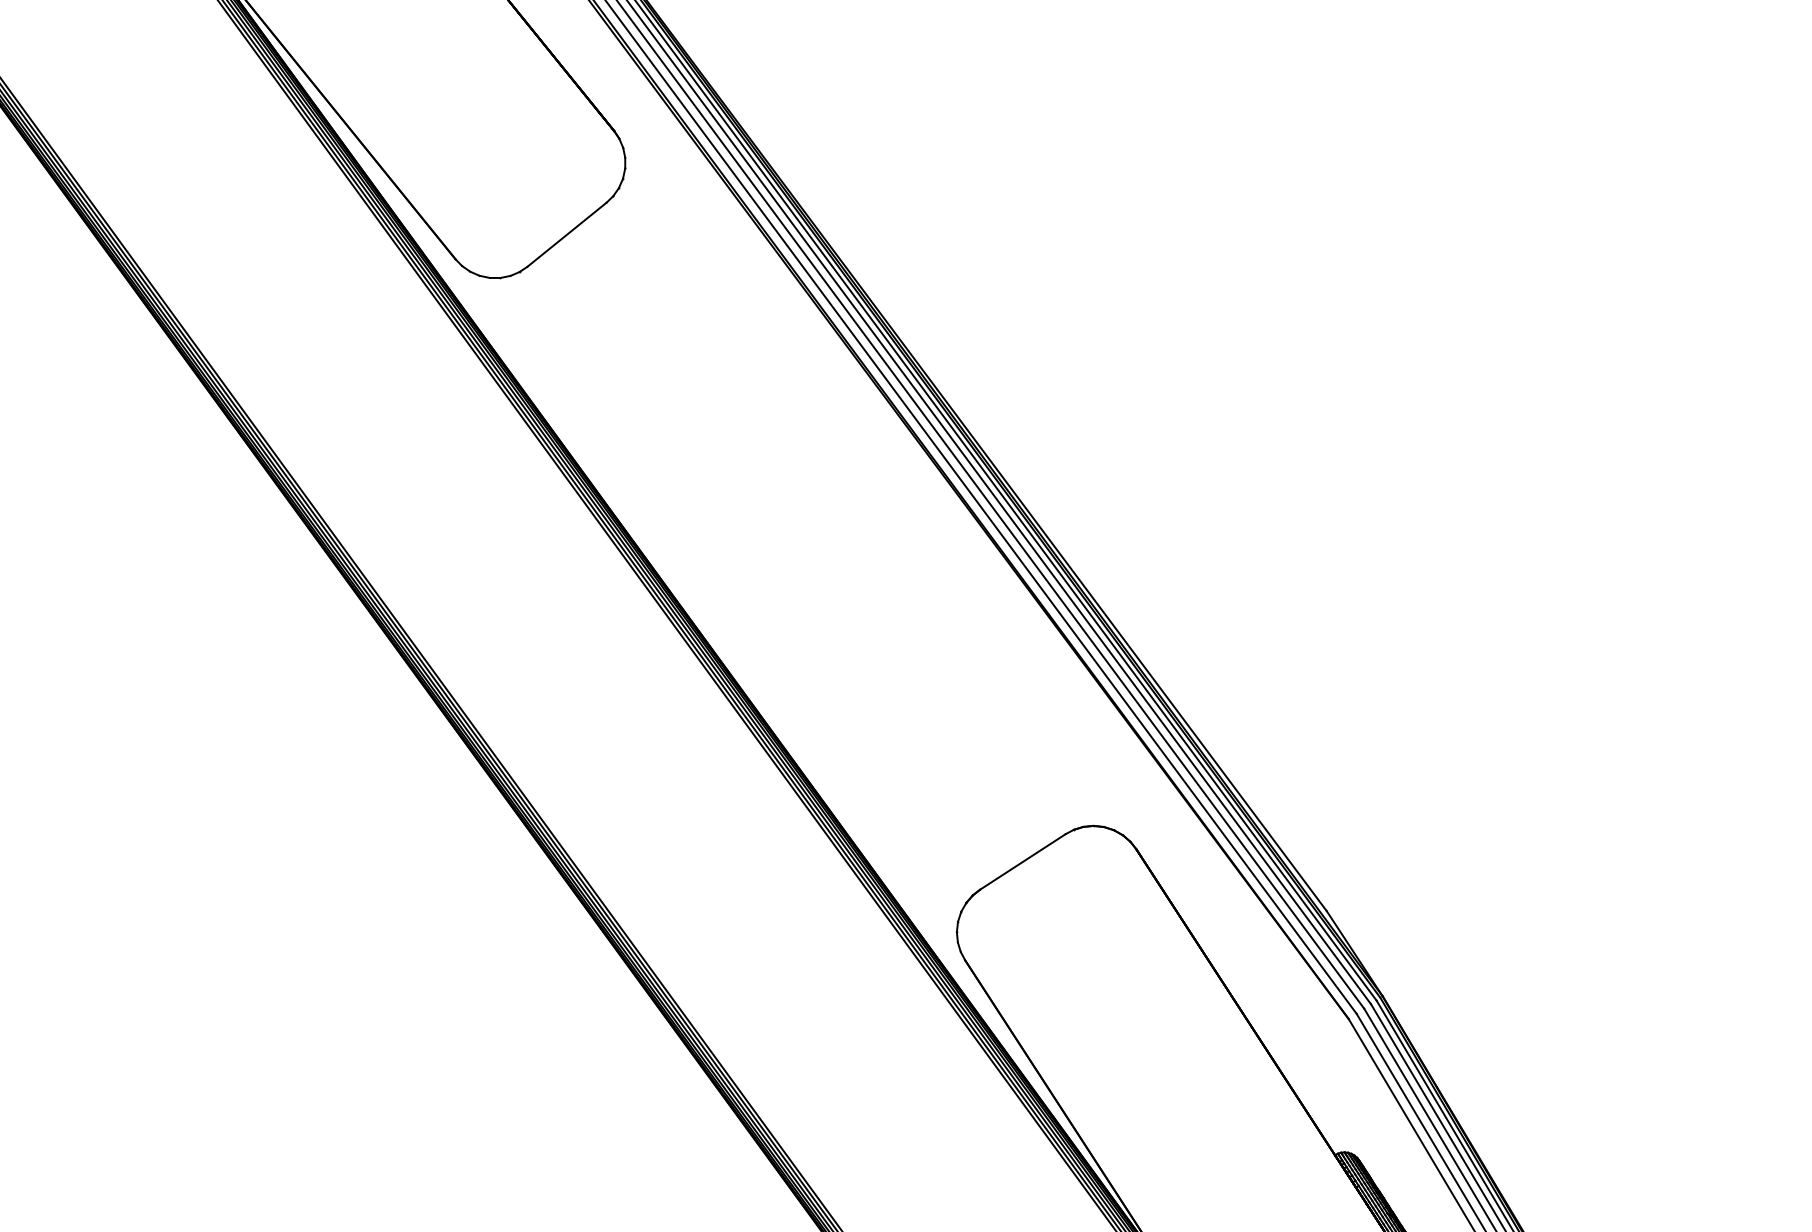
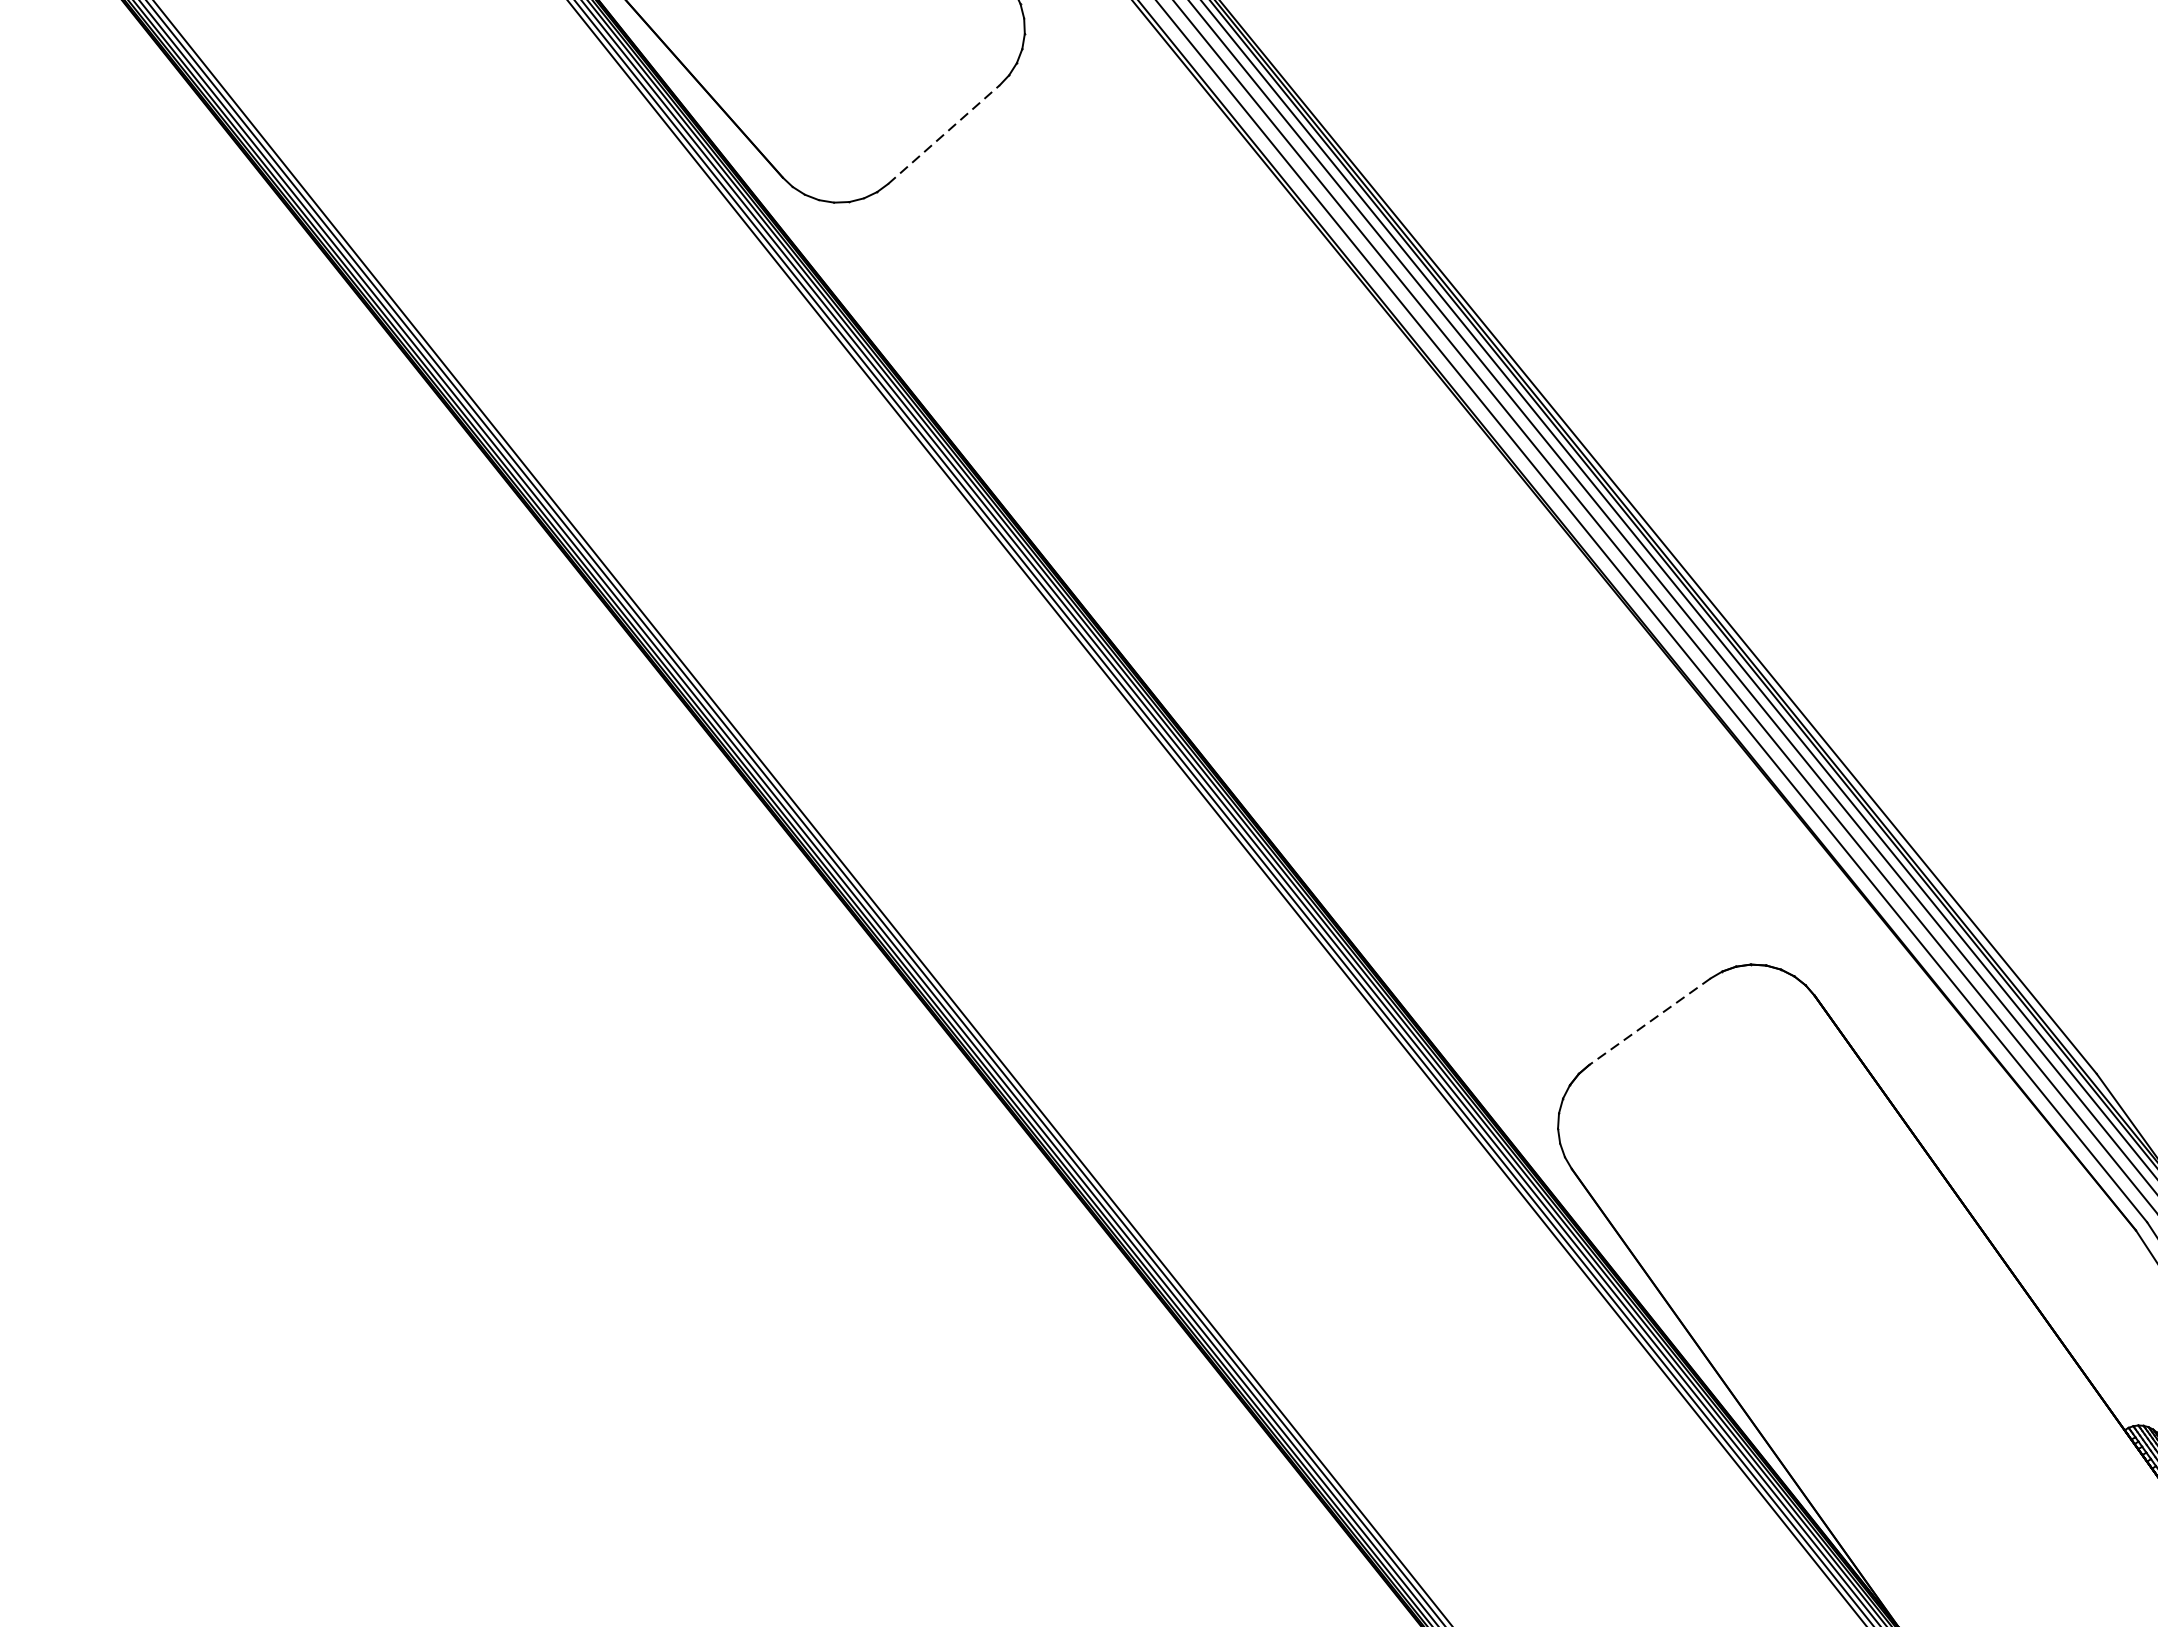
line: (567, 234) -> (944, 134), solid -> dashed
line: (1022, 862) -> (1649, 1022), solid -> dashed

